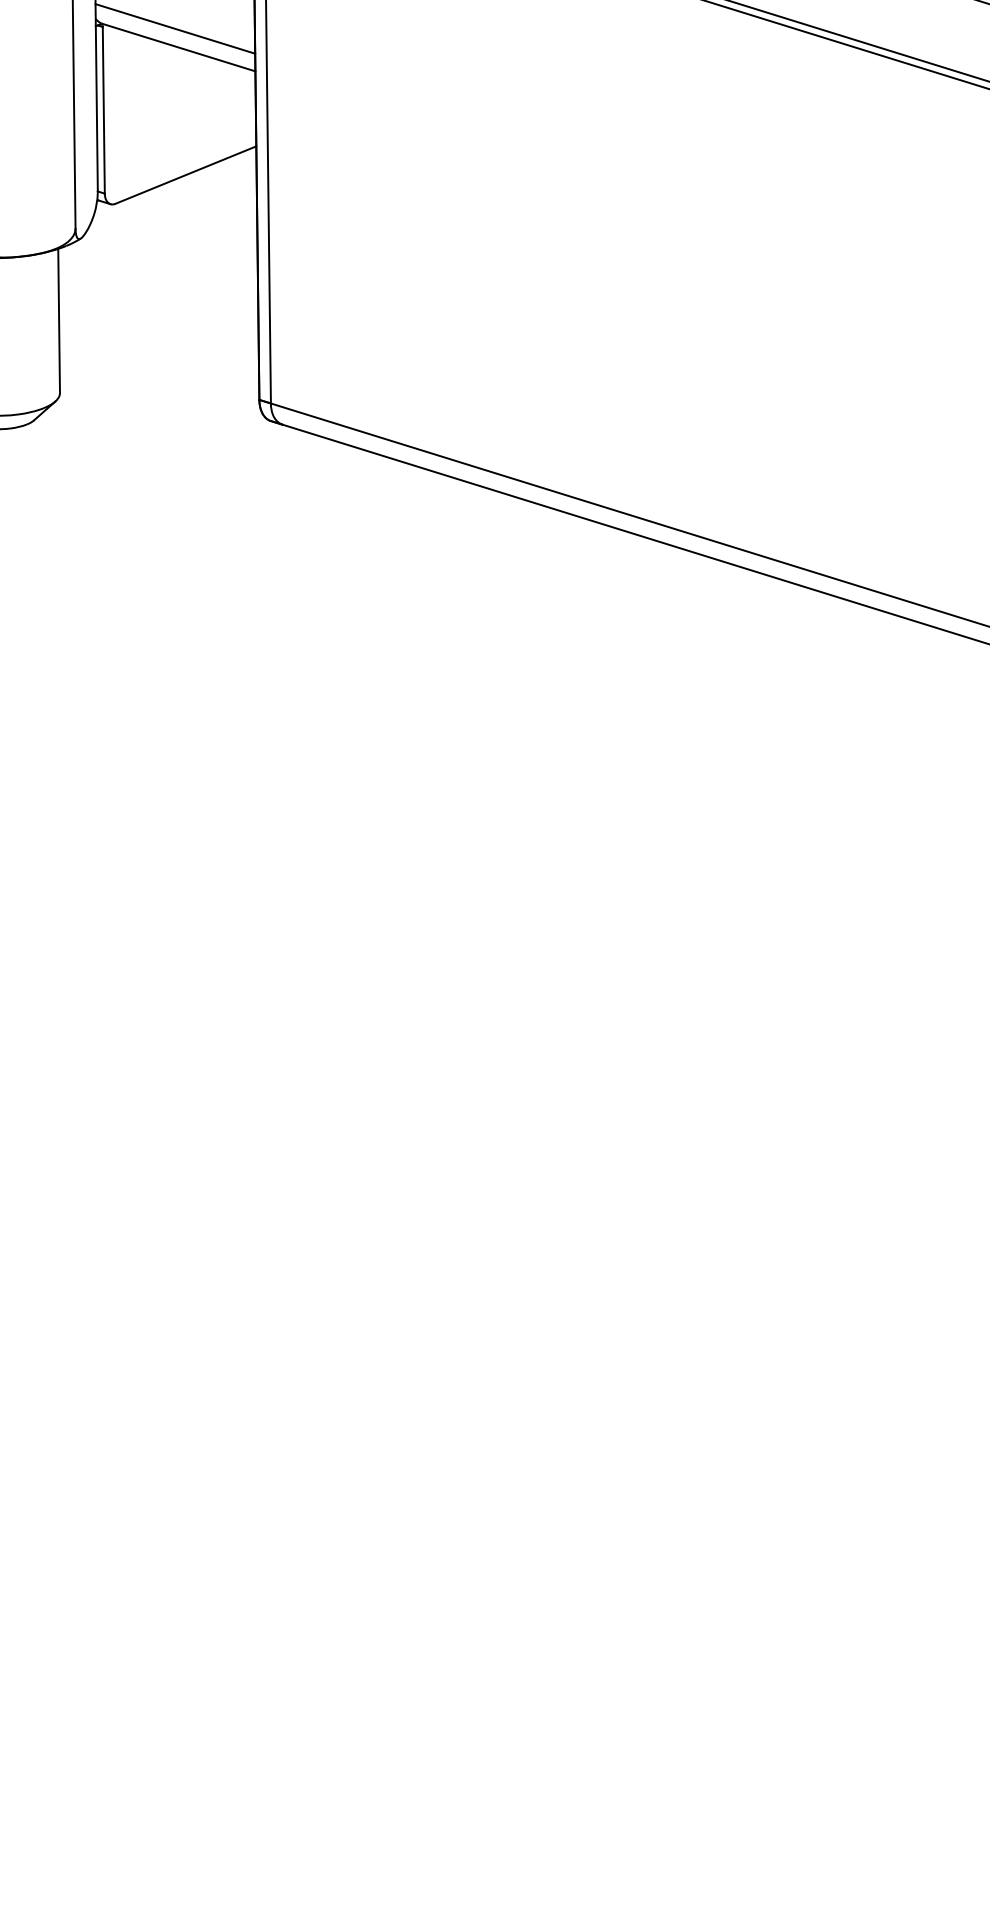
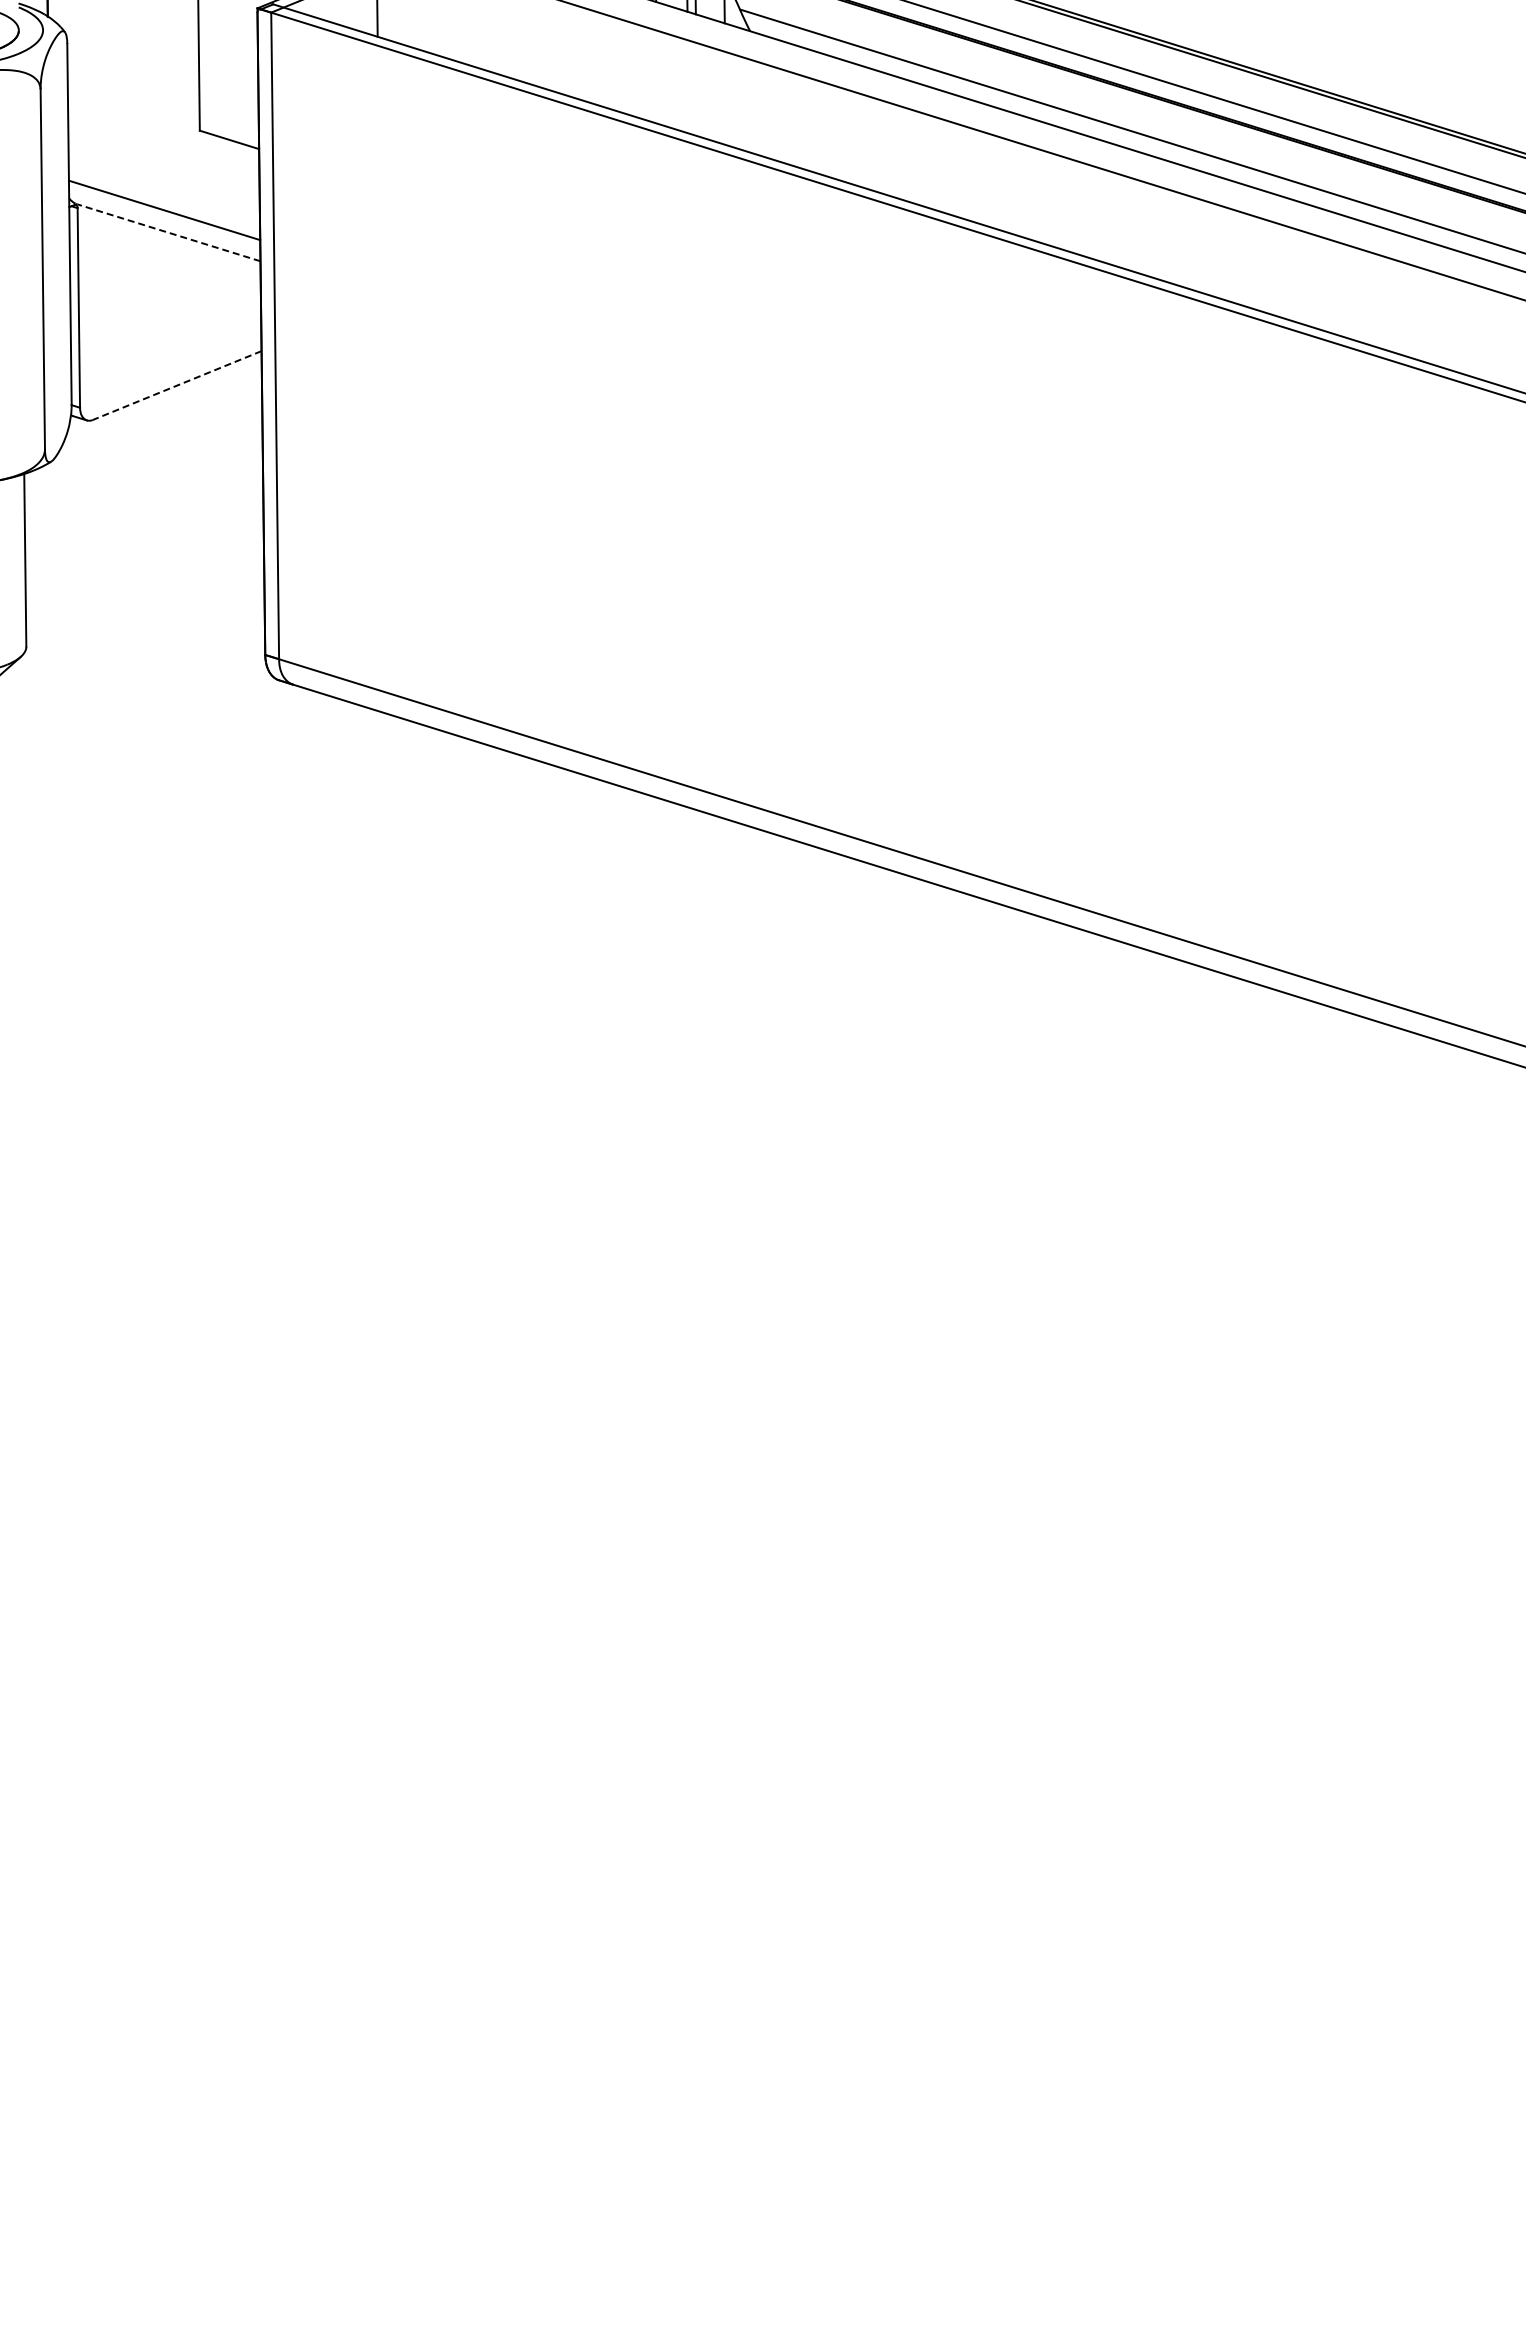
line: (178, 47) -> (168, 232), solid -> dashed
line: (185, 175) -> (176, 385), solid -> dashed

